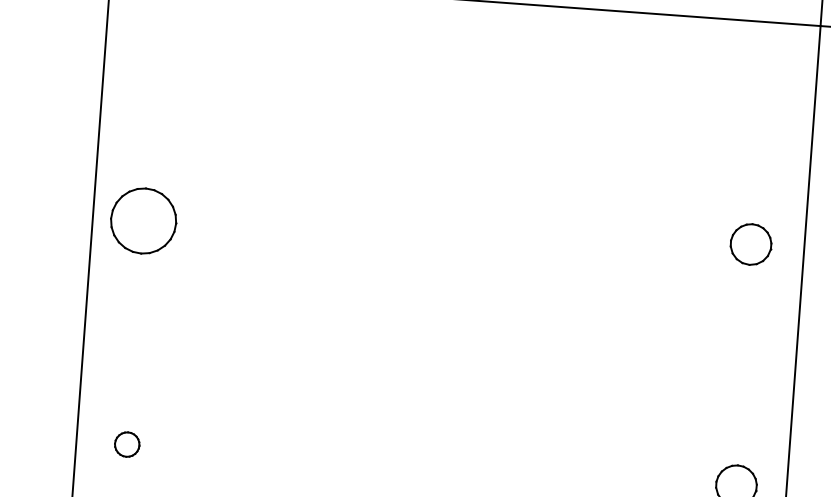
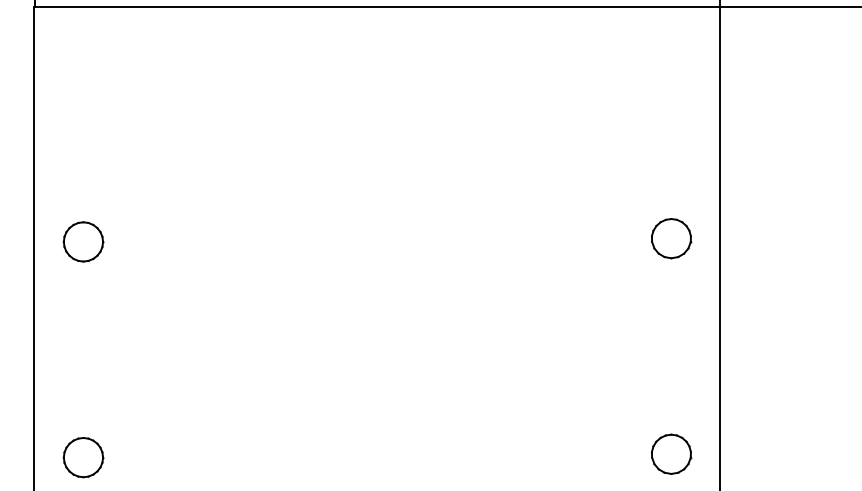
part: (143, 220) -> (83, 241), size x0.62
part: (751, 244) -> (671, 238), moved
part: (127, 444) -> (83, 457), size x1.67

